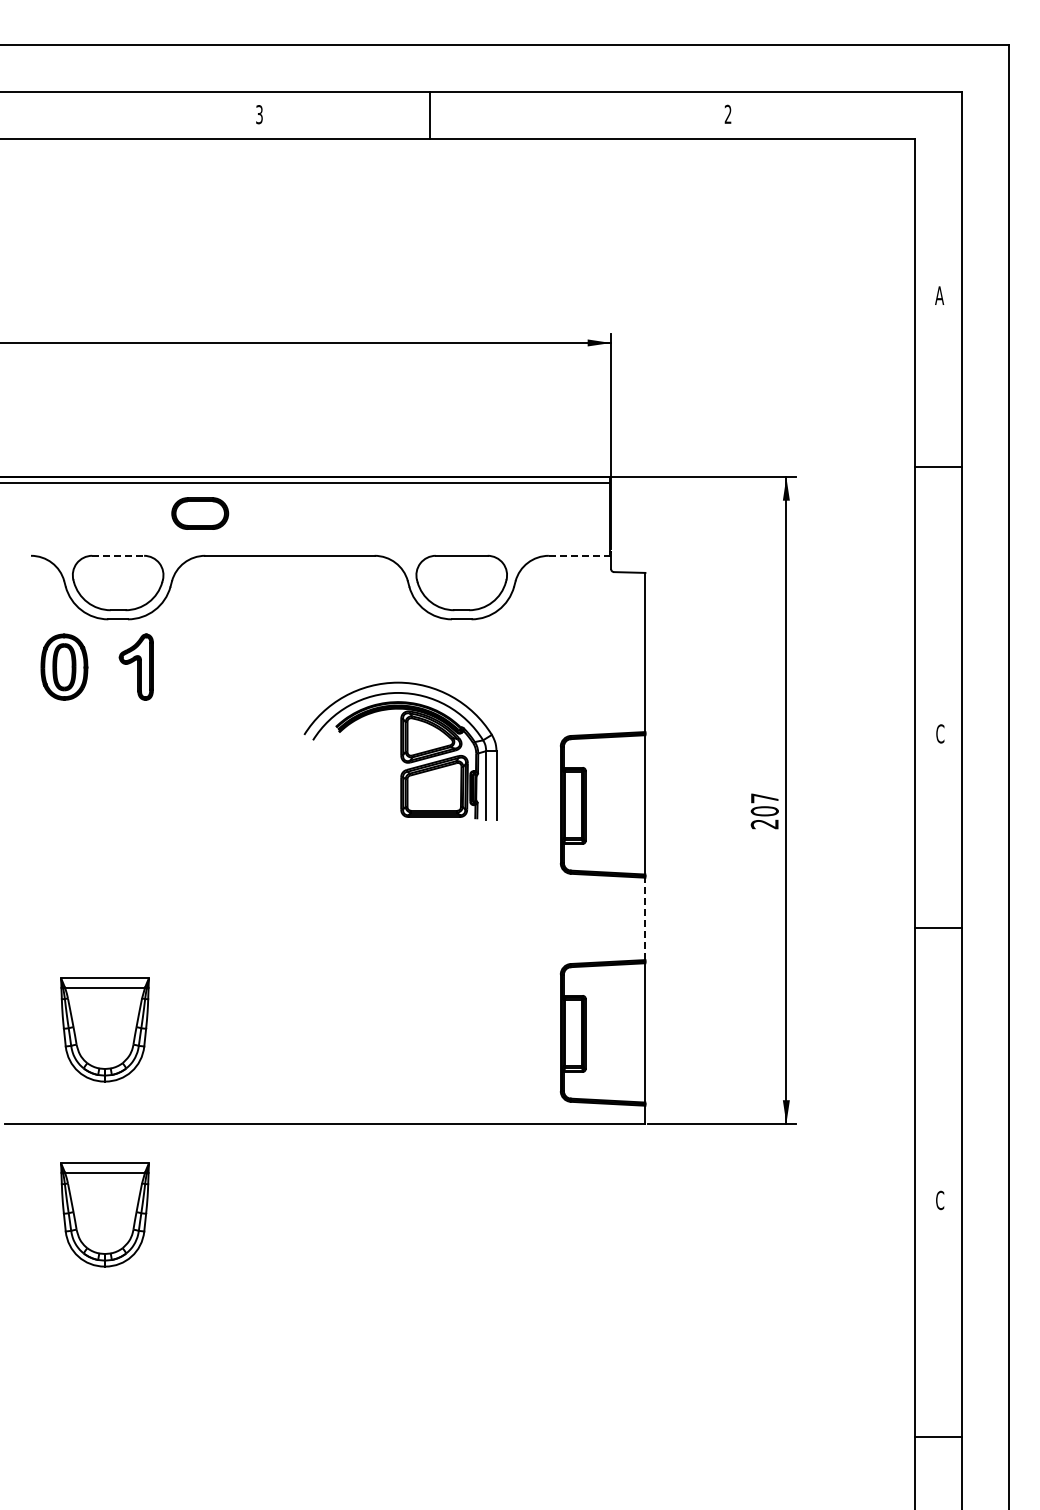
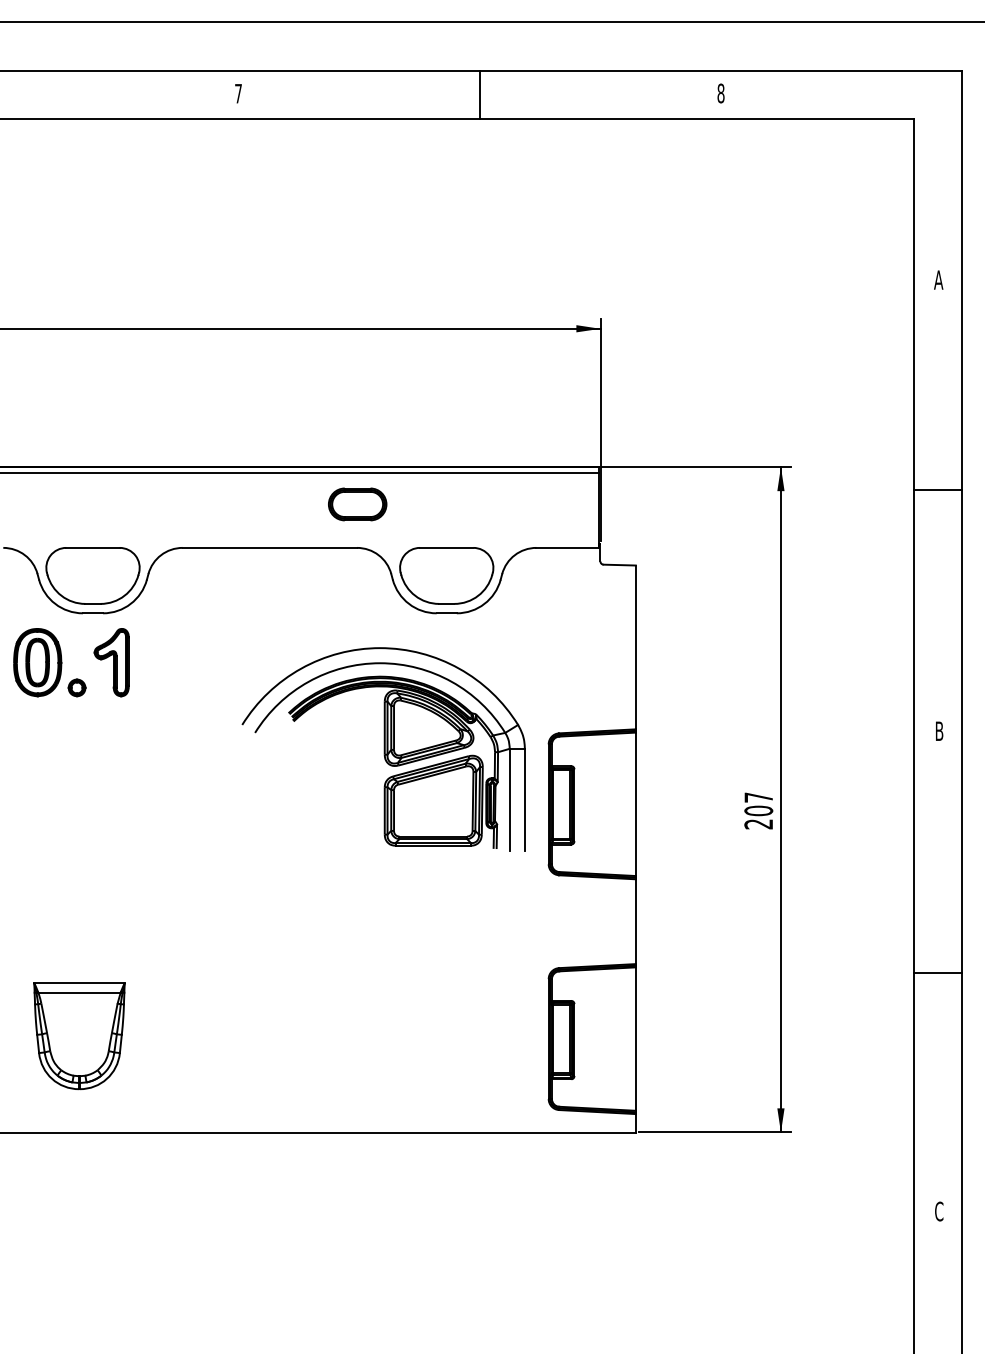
text: (259, 114) -> (238, 93), 3 -> 7
text: (727, 114) -> (720, 93), 2 -> 8
line: (429, 115) -> (479, 94), moved
line: (938, 466) -> (937, 489), moved
part: (200, 513) -> (357, 504), moved
line: (118, 555) -> (93, 547), dashed -> solid
line: (579, 555) -> (567, 547), dashed -> solid
part: (102, 691) -> (76, 687), added
text: (940, 733) -> (939, 730), C -> B
part: (400, 751) -> (383, 749), size x1.43
line: (645, 918) -> (635, 921), dashed -> solid
line: (938, 928) -> (937, 972), moved
part: (104, 1214) -> (78, 1226), removed

